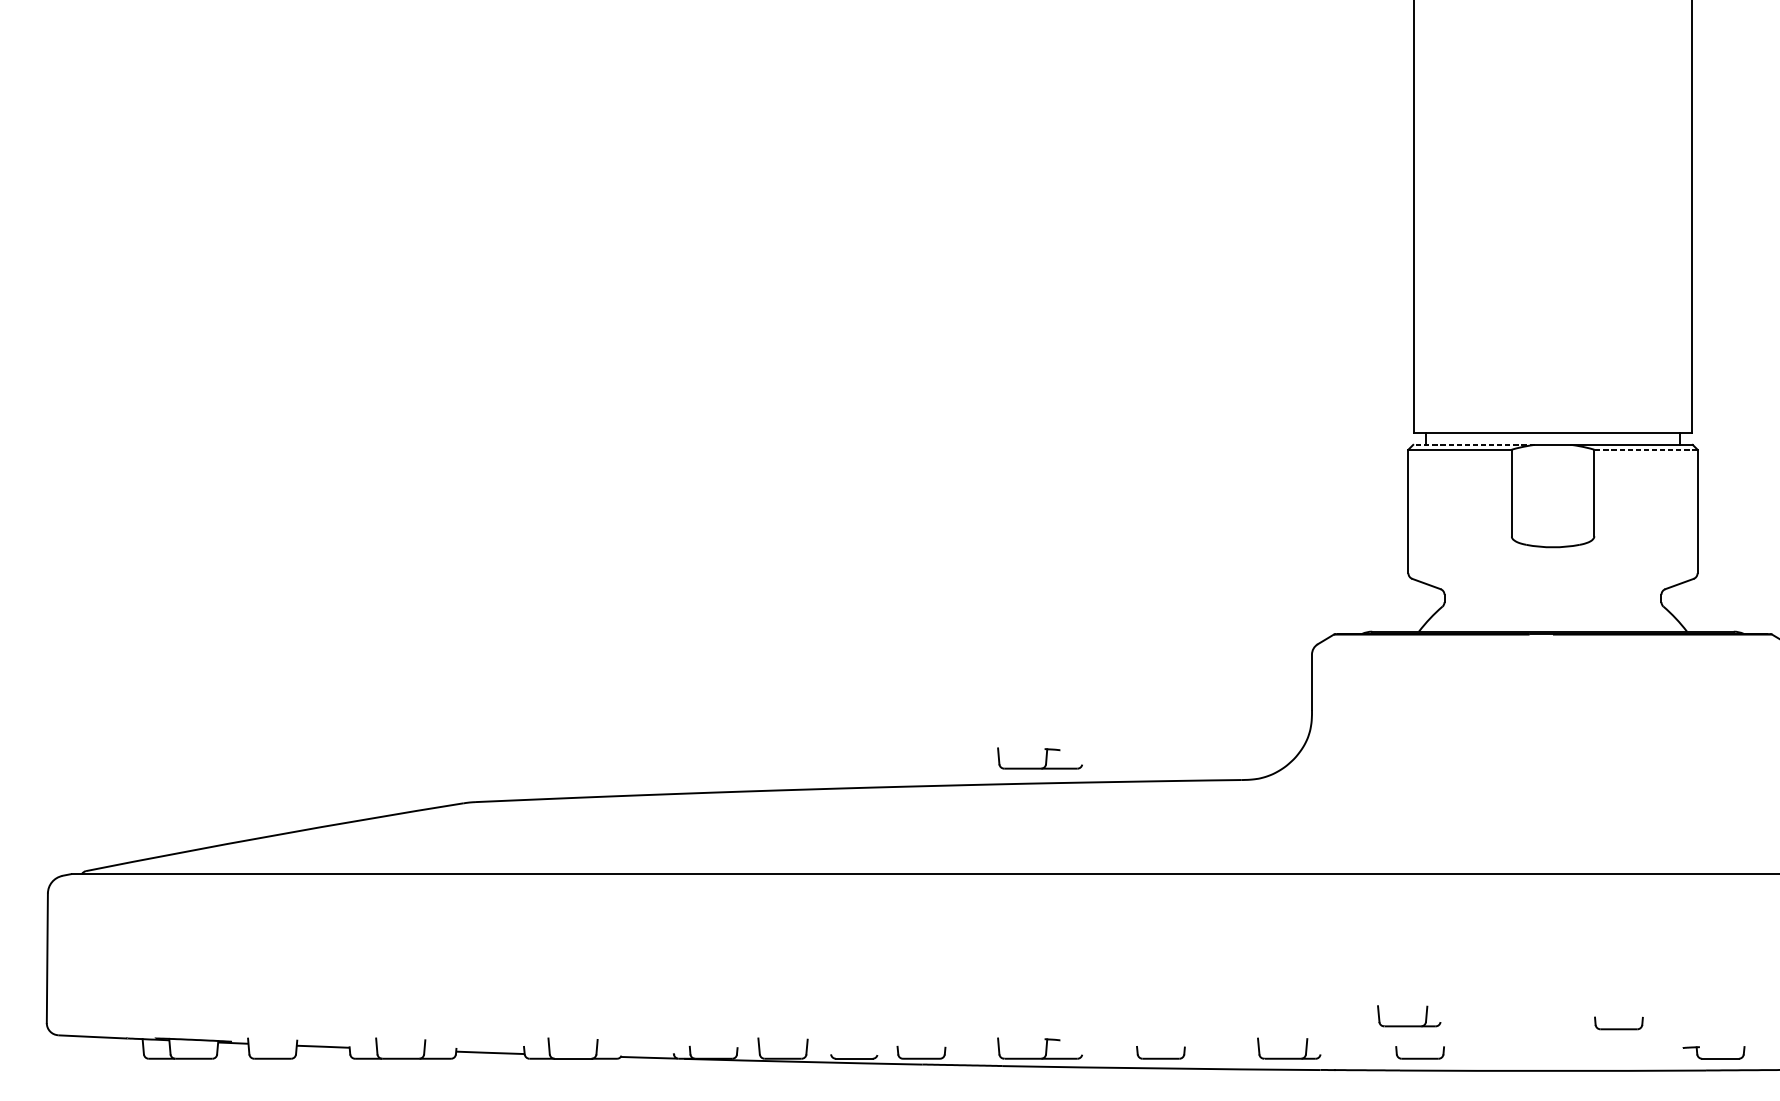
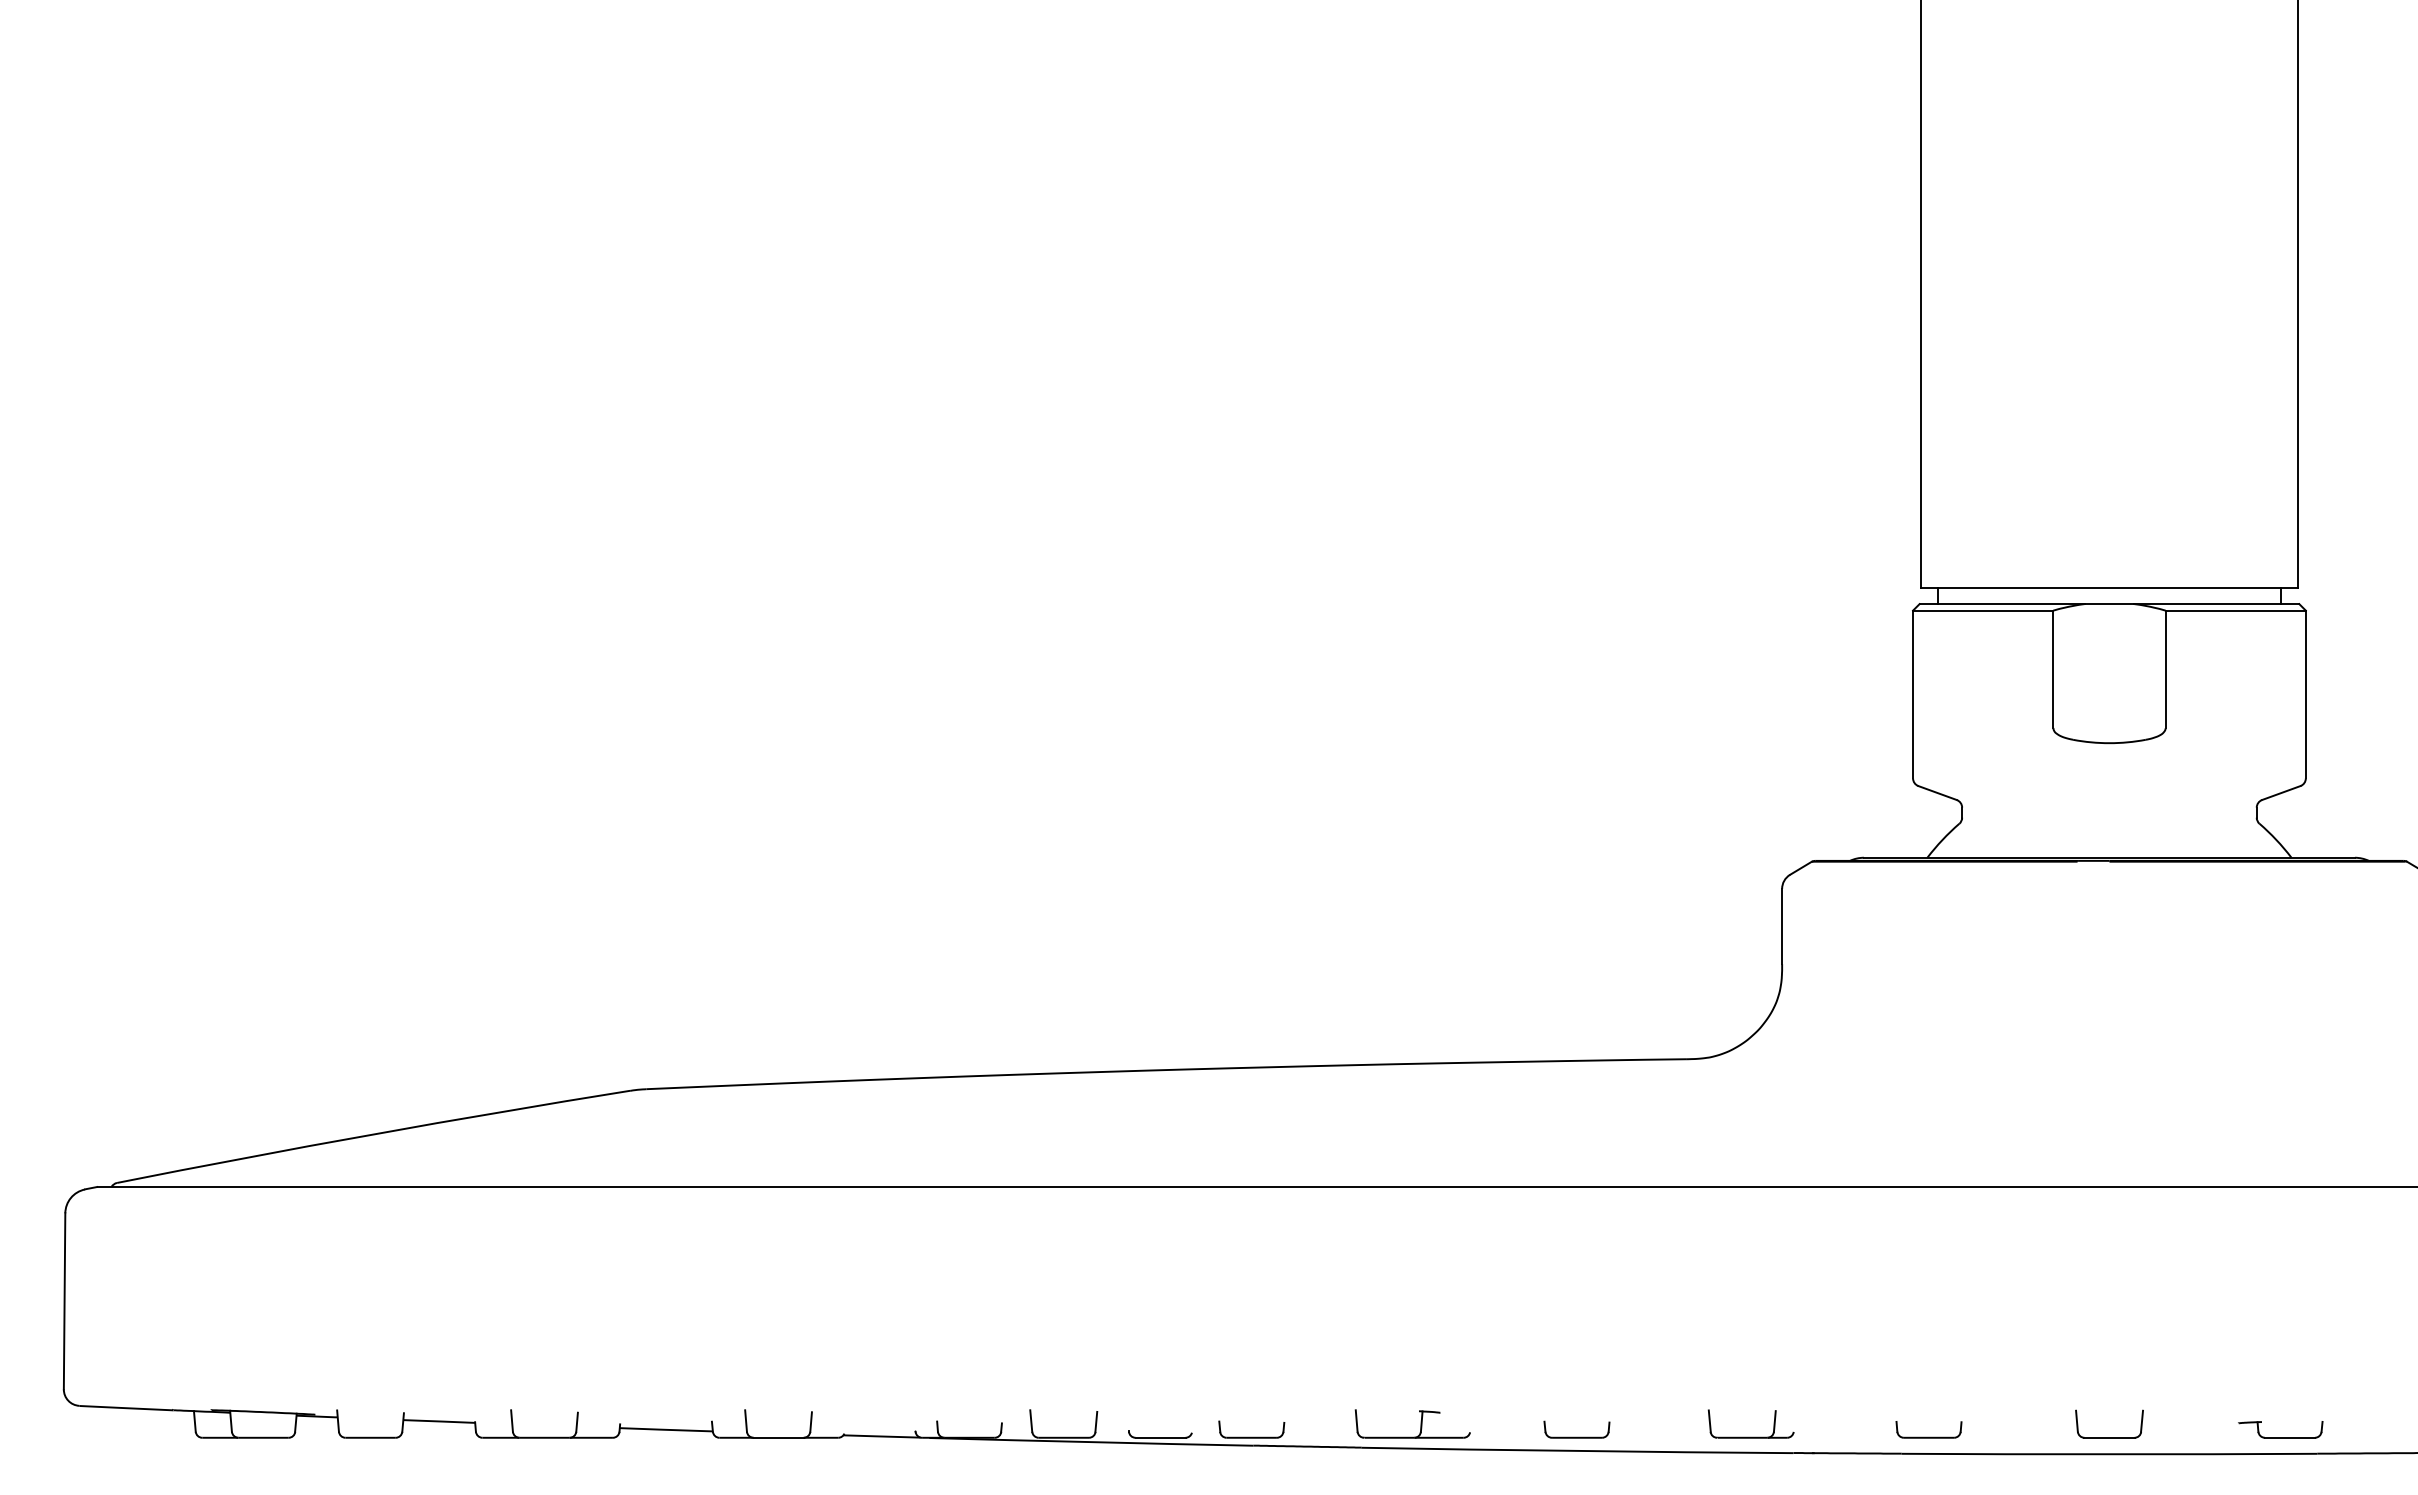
line: (1473, 445) -> (2001, 604), dashed -> solid
line: (1645, 449) -> (2235, 610), dashed -> solid
part: (1045, 758) -> (1420, 1029), removed
part: (1408, 1025) -> (1913, 1392), removed
part: (1618, 1028) -> (2198, 1396), removed
part: (1553, 1058) -> (2109, 1437), added
part: (1713, 1058) -> (2280, 1437), moved

